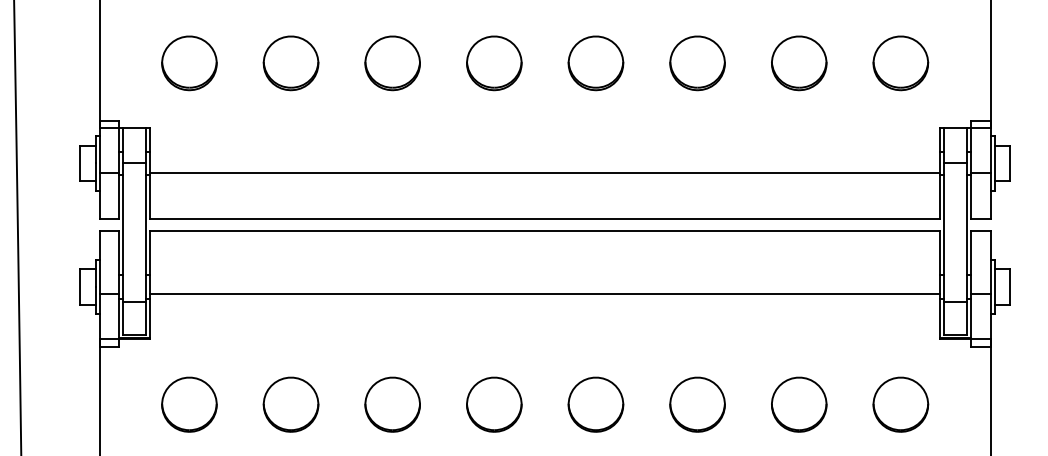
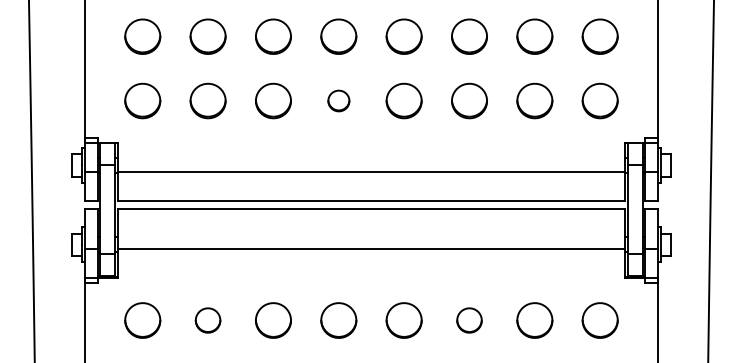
part: (493, 62) -> (338, 100), size x0.6
part: (290, 404) -> (207, 320), size x0.7
part: (697, 404) -> (469, 320), size x0.7

